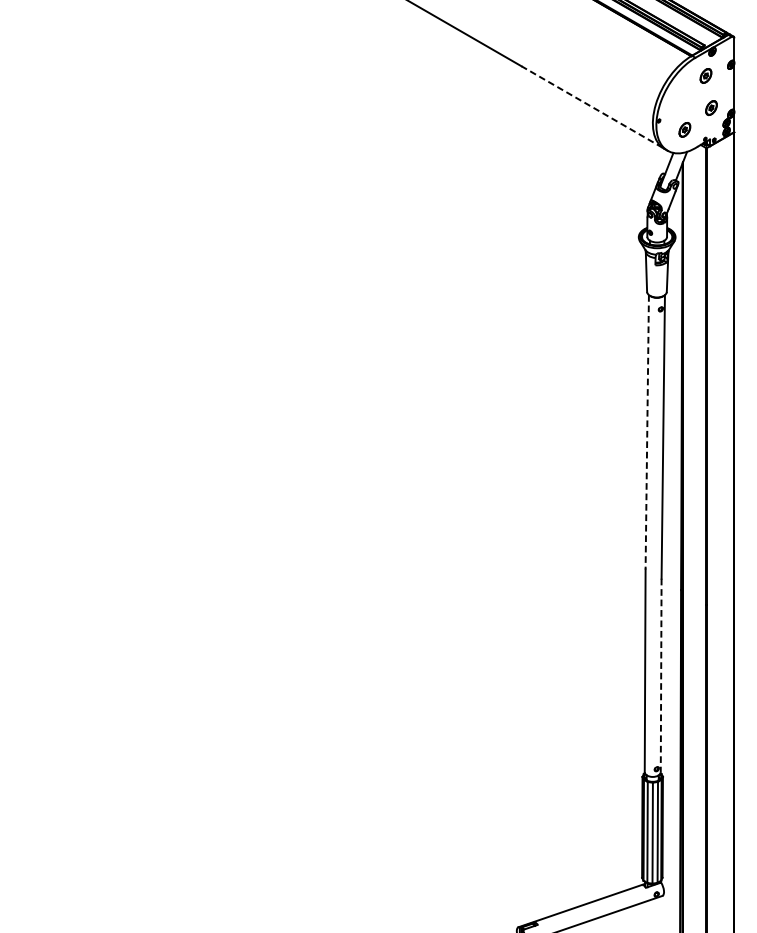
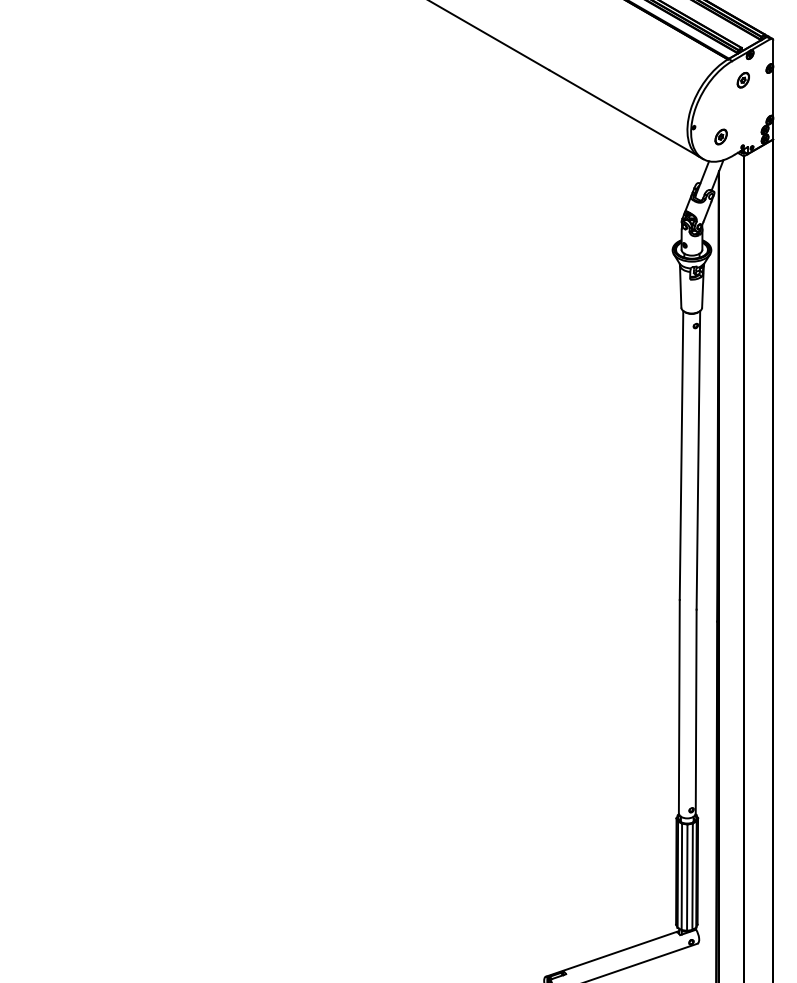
line: (592, 106) -> (623, 112), dashed -> solid
part: (710, 107) -> (748, 113), removed
line: (647, 432) -> (681, 455), dashed -> solid
line: (661, 675) -> (696, 711), dashed -> solid

